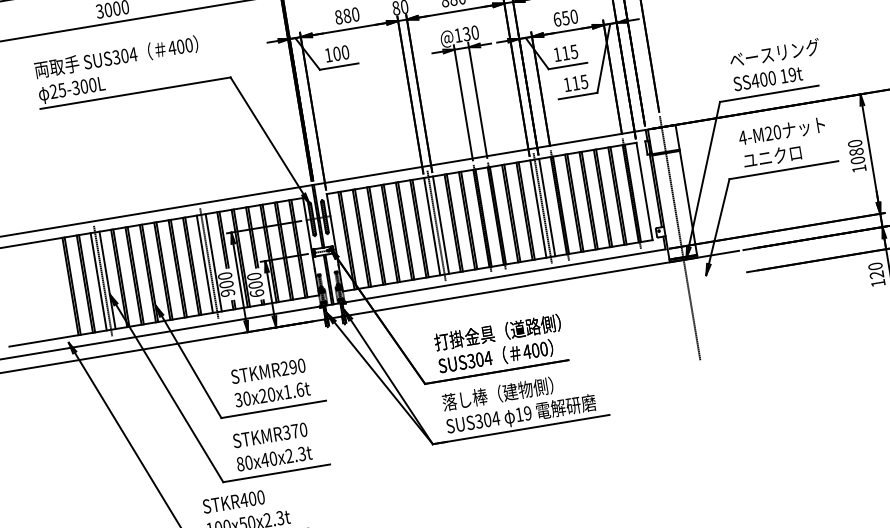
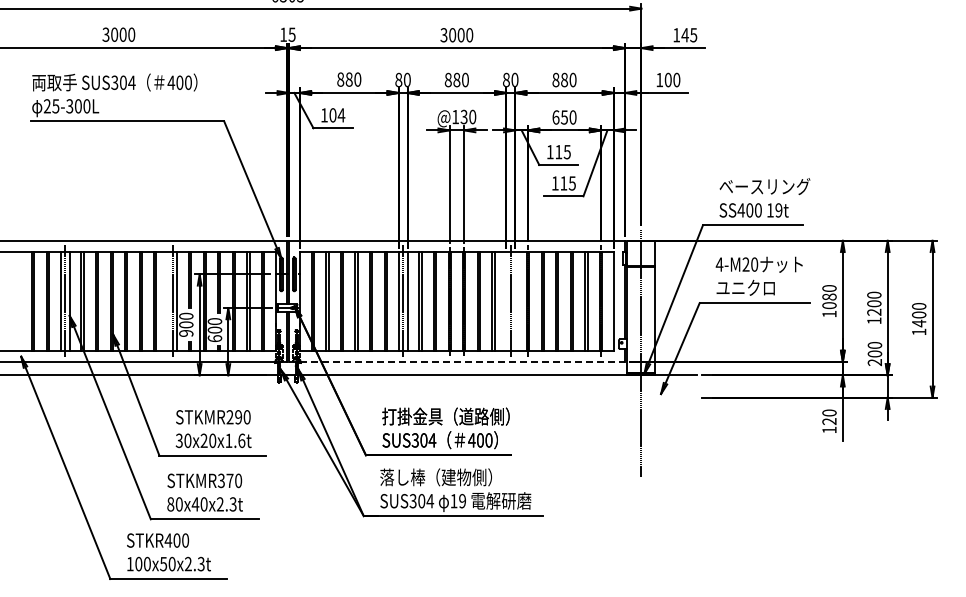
text: (345, 52) -> (341, 115), 100 -> 104
line: (547, 207) -> (515, 301), removed
line: (538, 209) -> (506, 301), removed
line: (205, 264) -> (168, 301), removed
line: (500, 276) -> (457, 361), solid -> dashed

